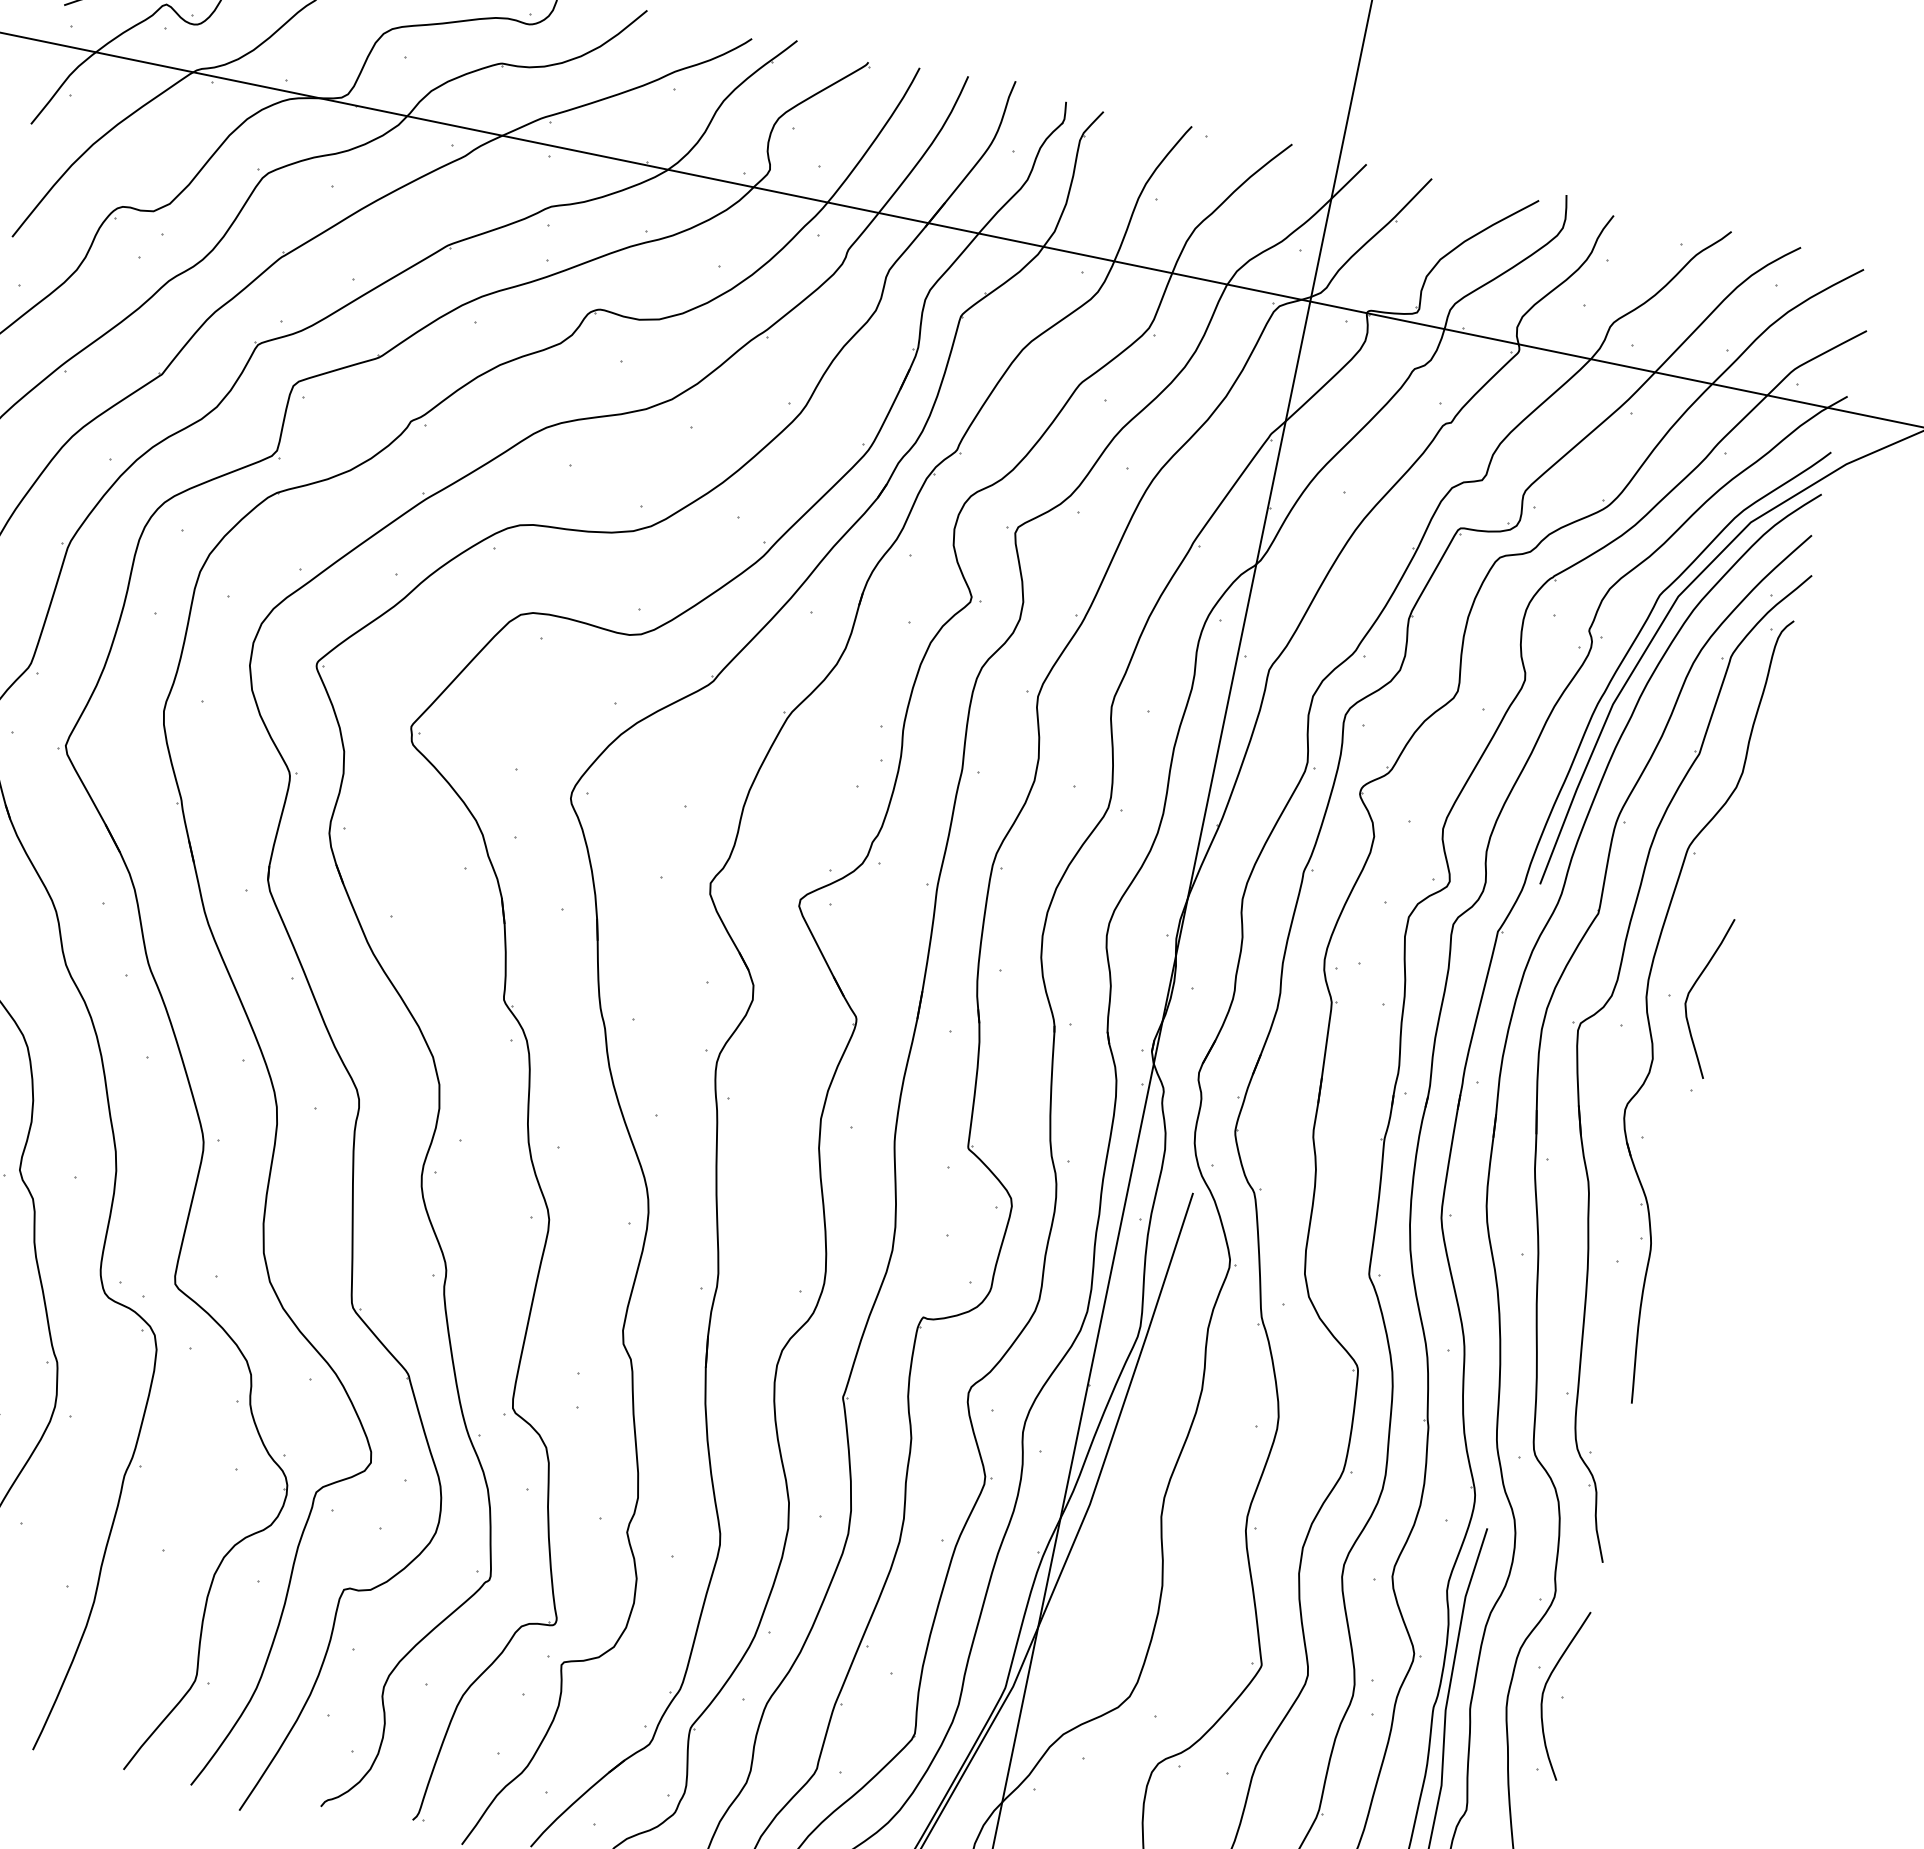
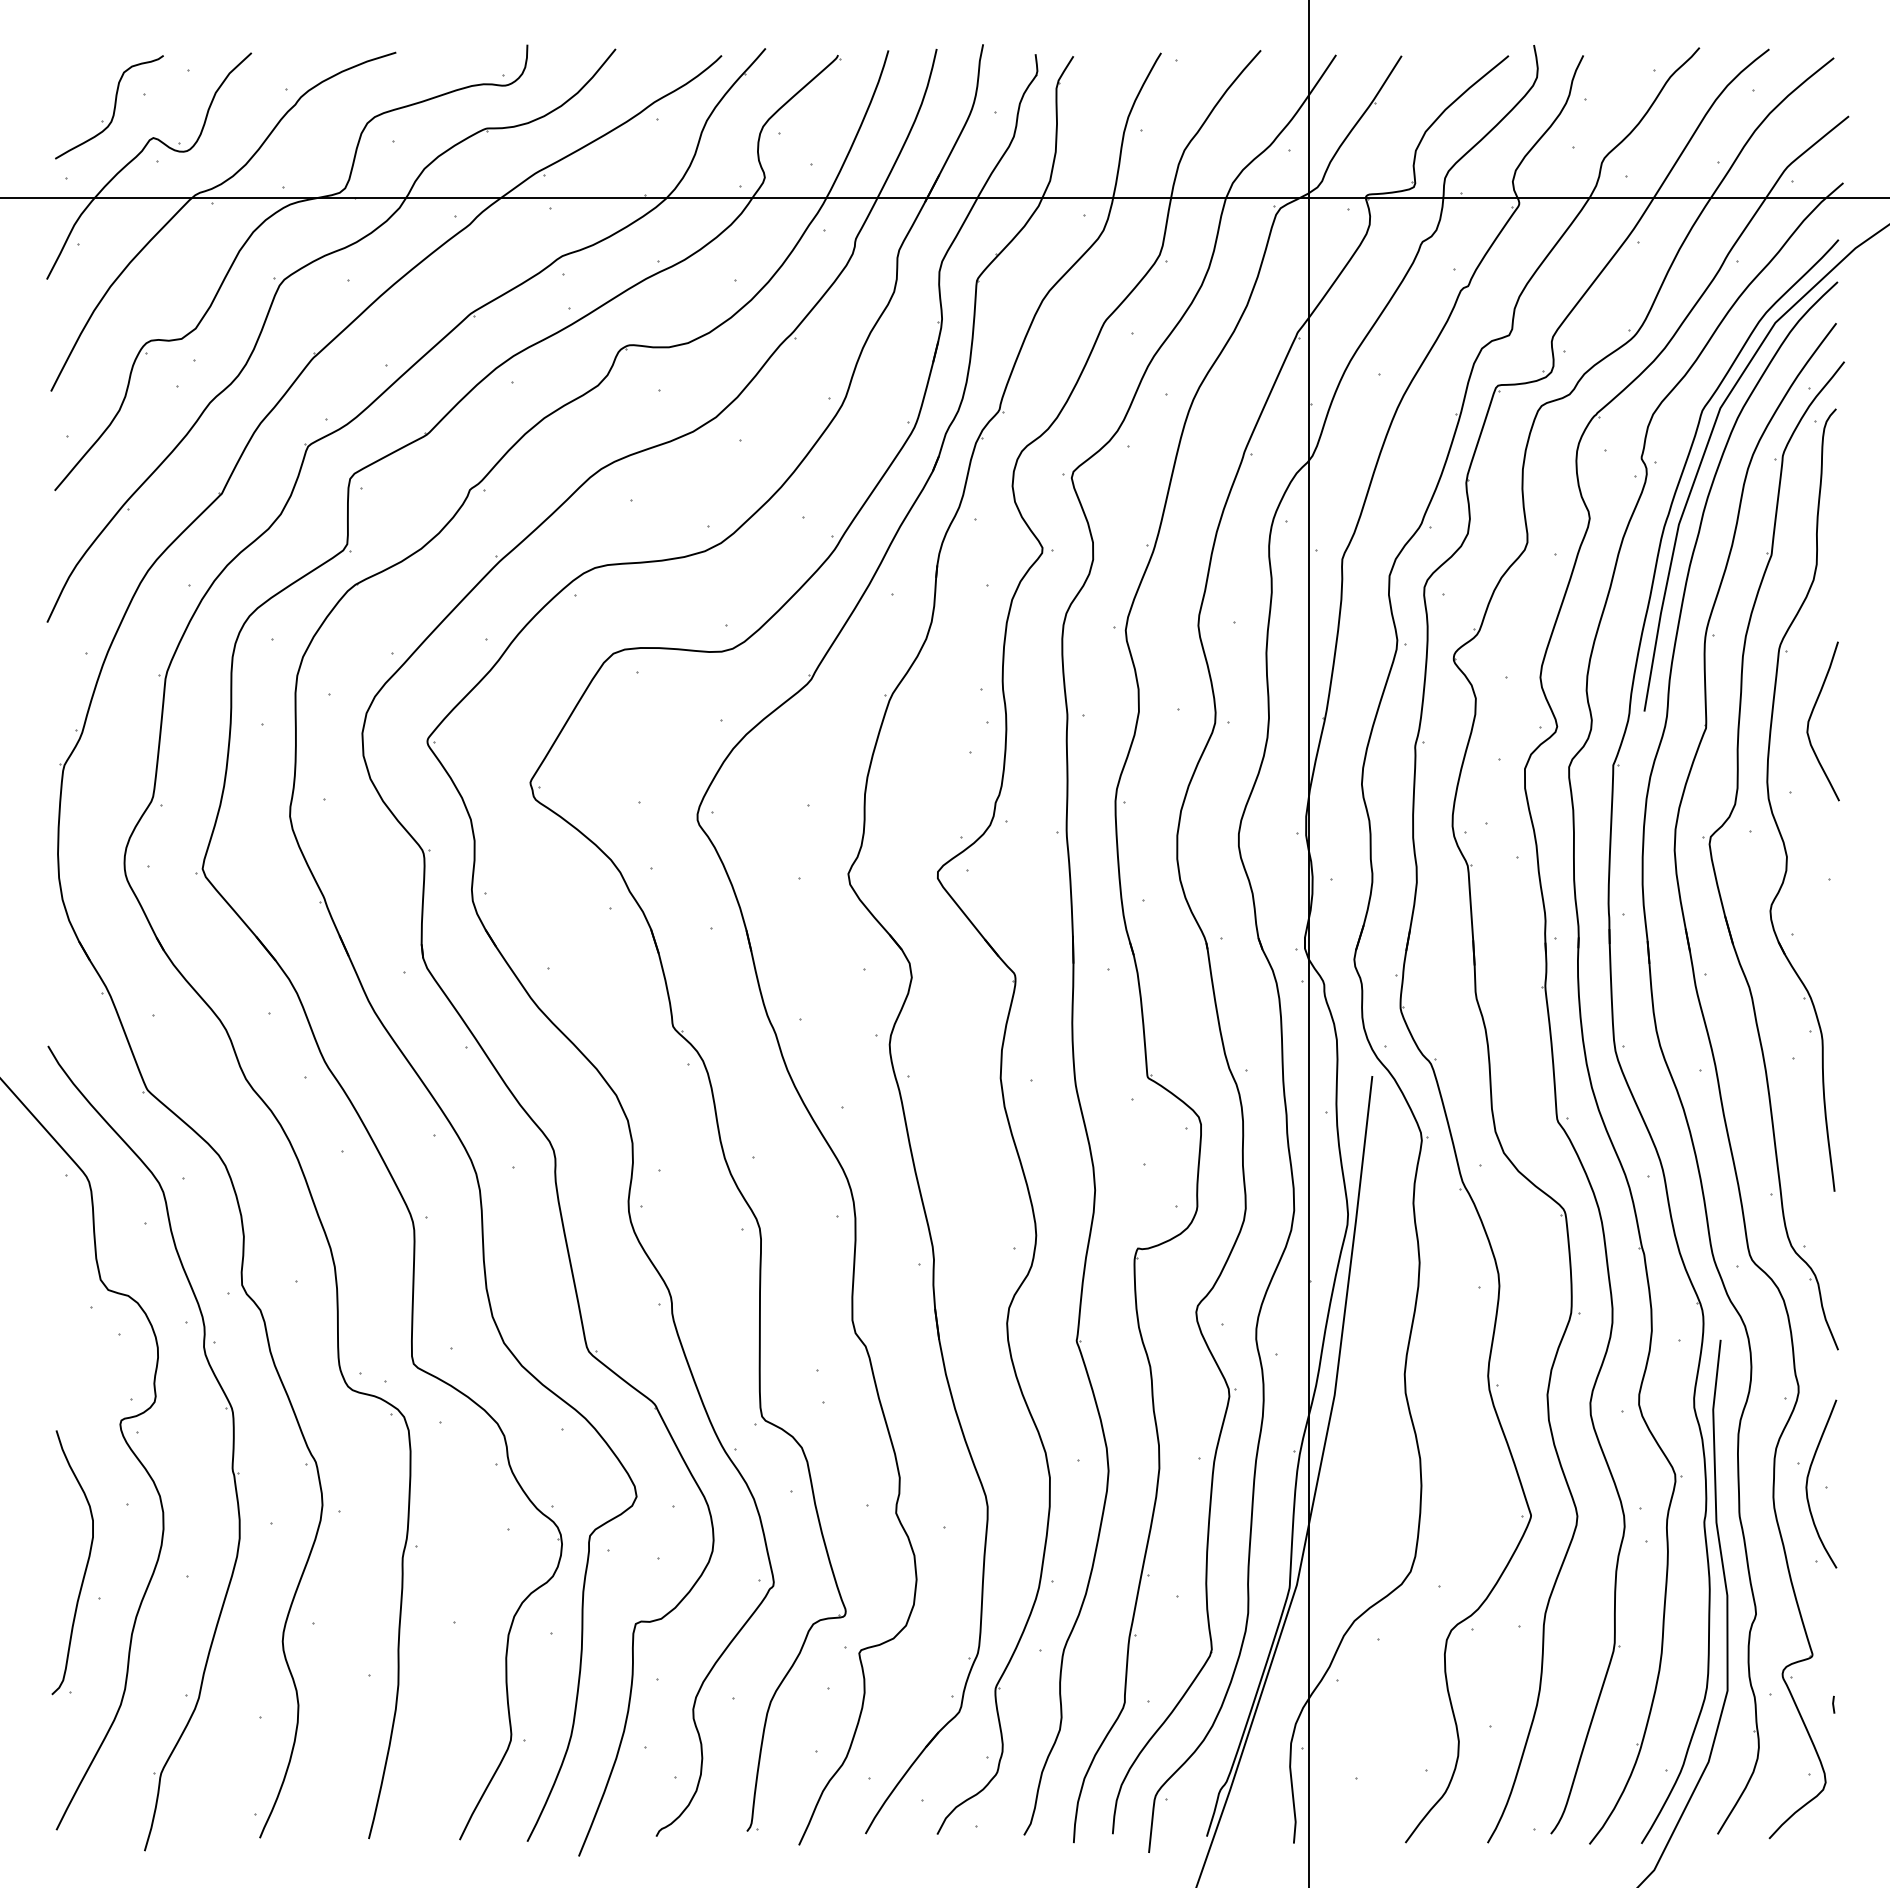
curve: (1692, 988) -> (1811, 716), moved

